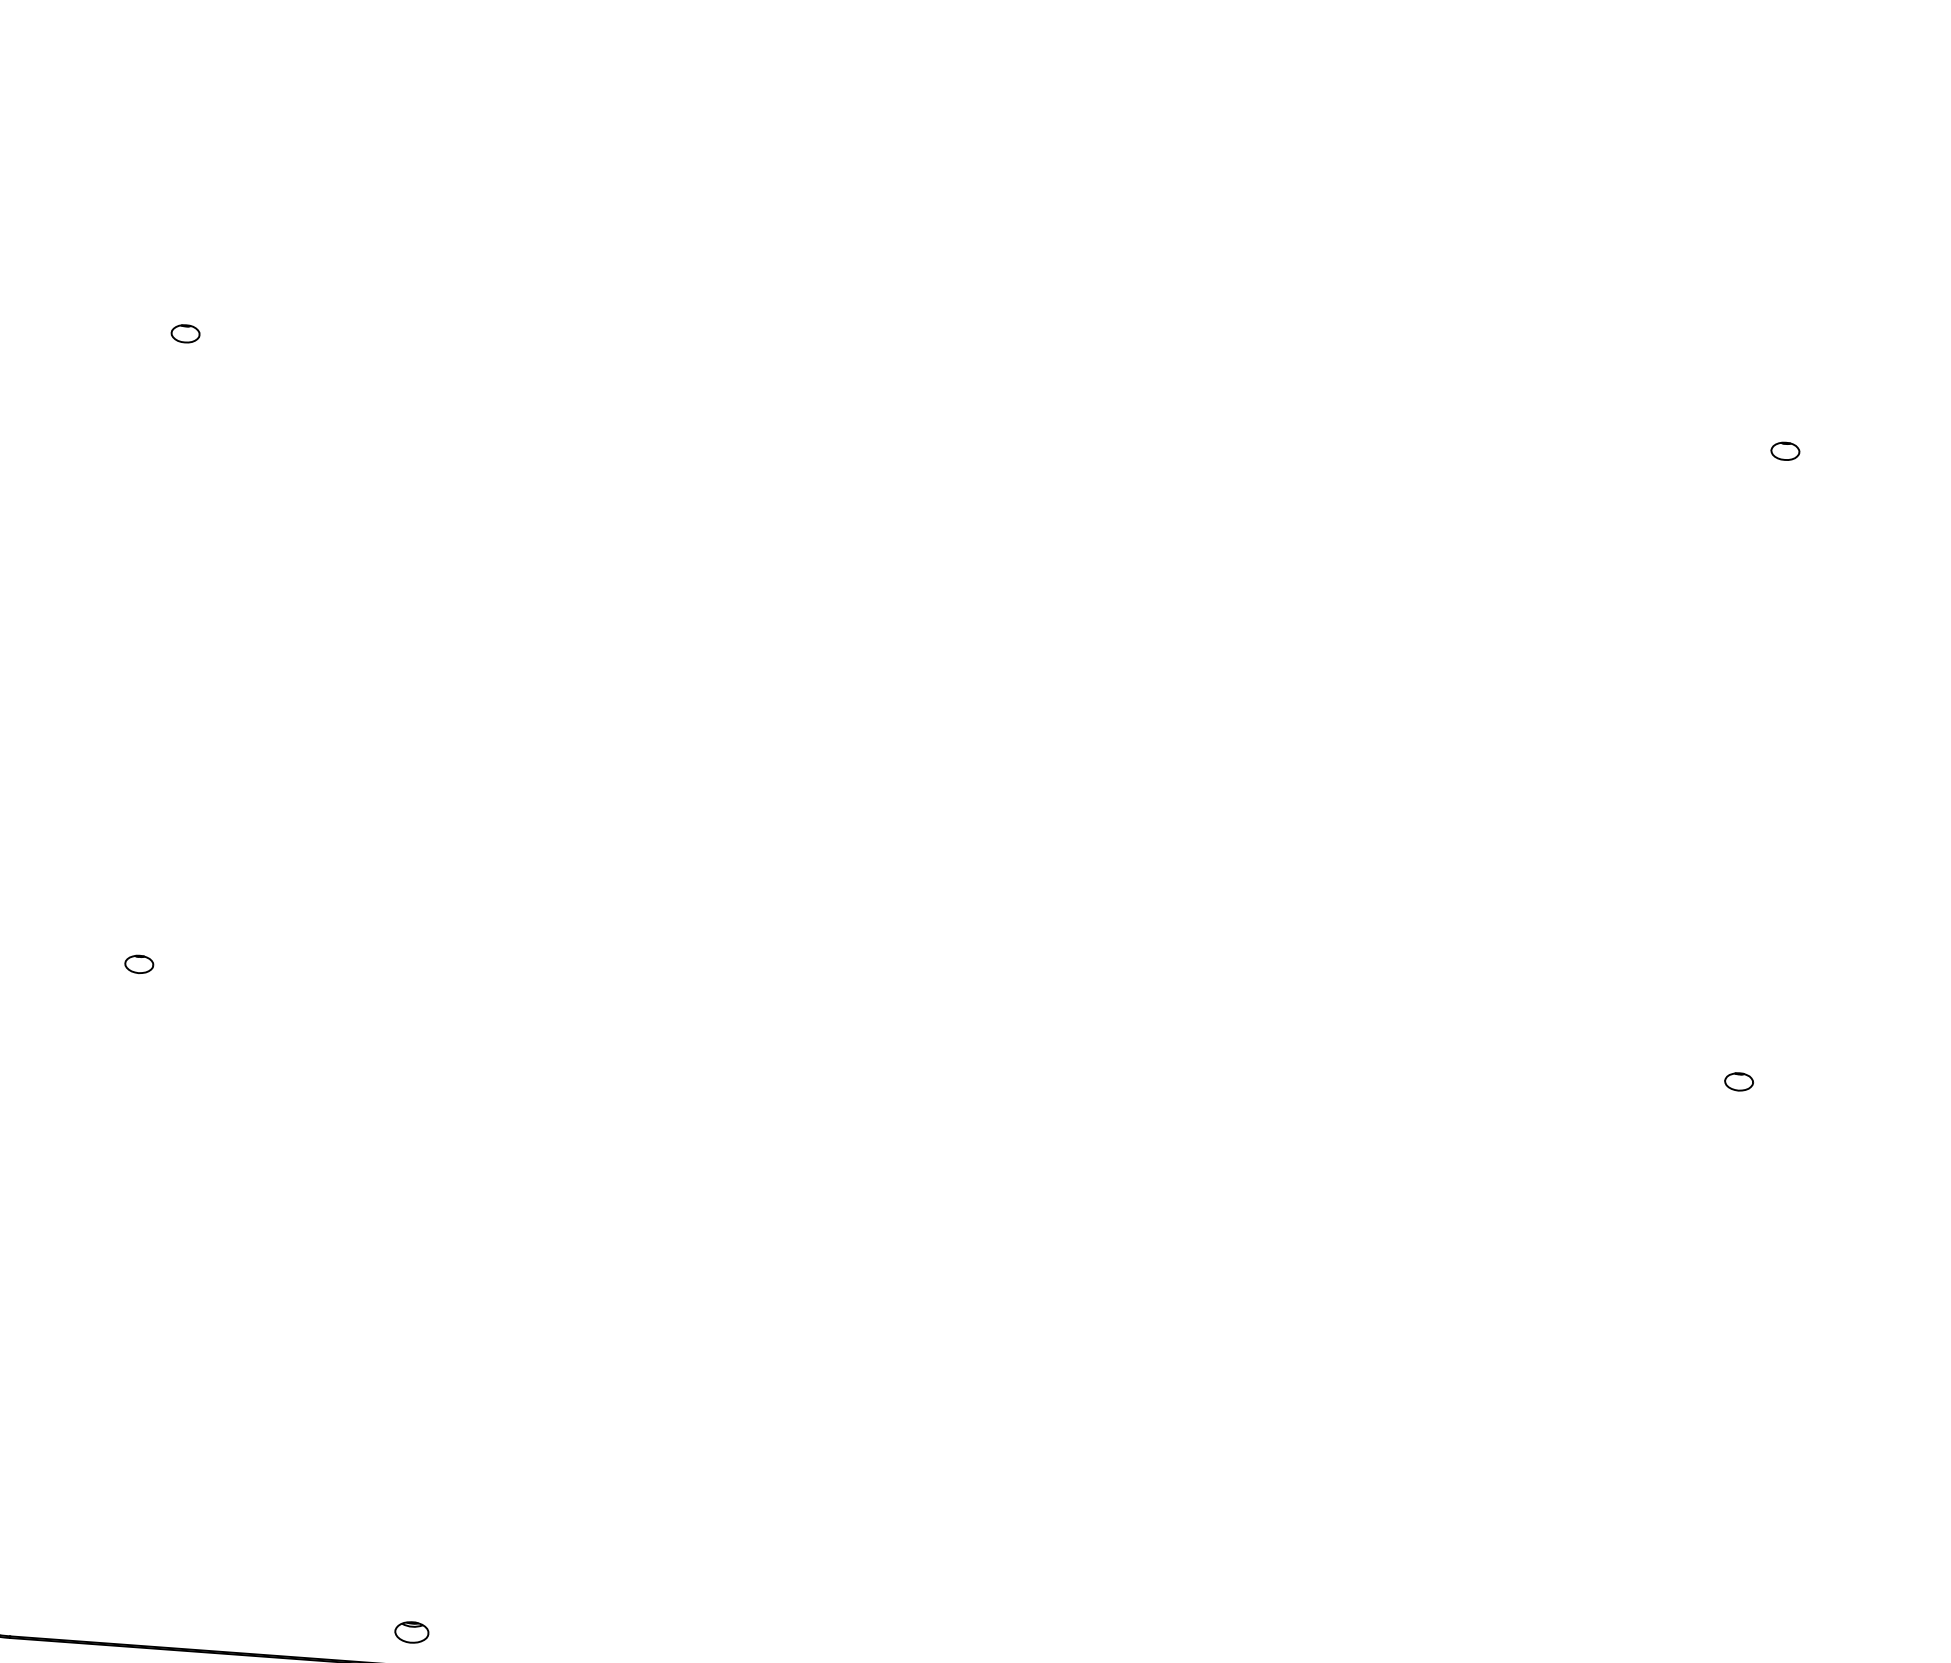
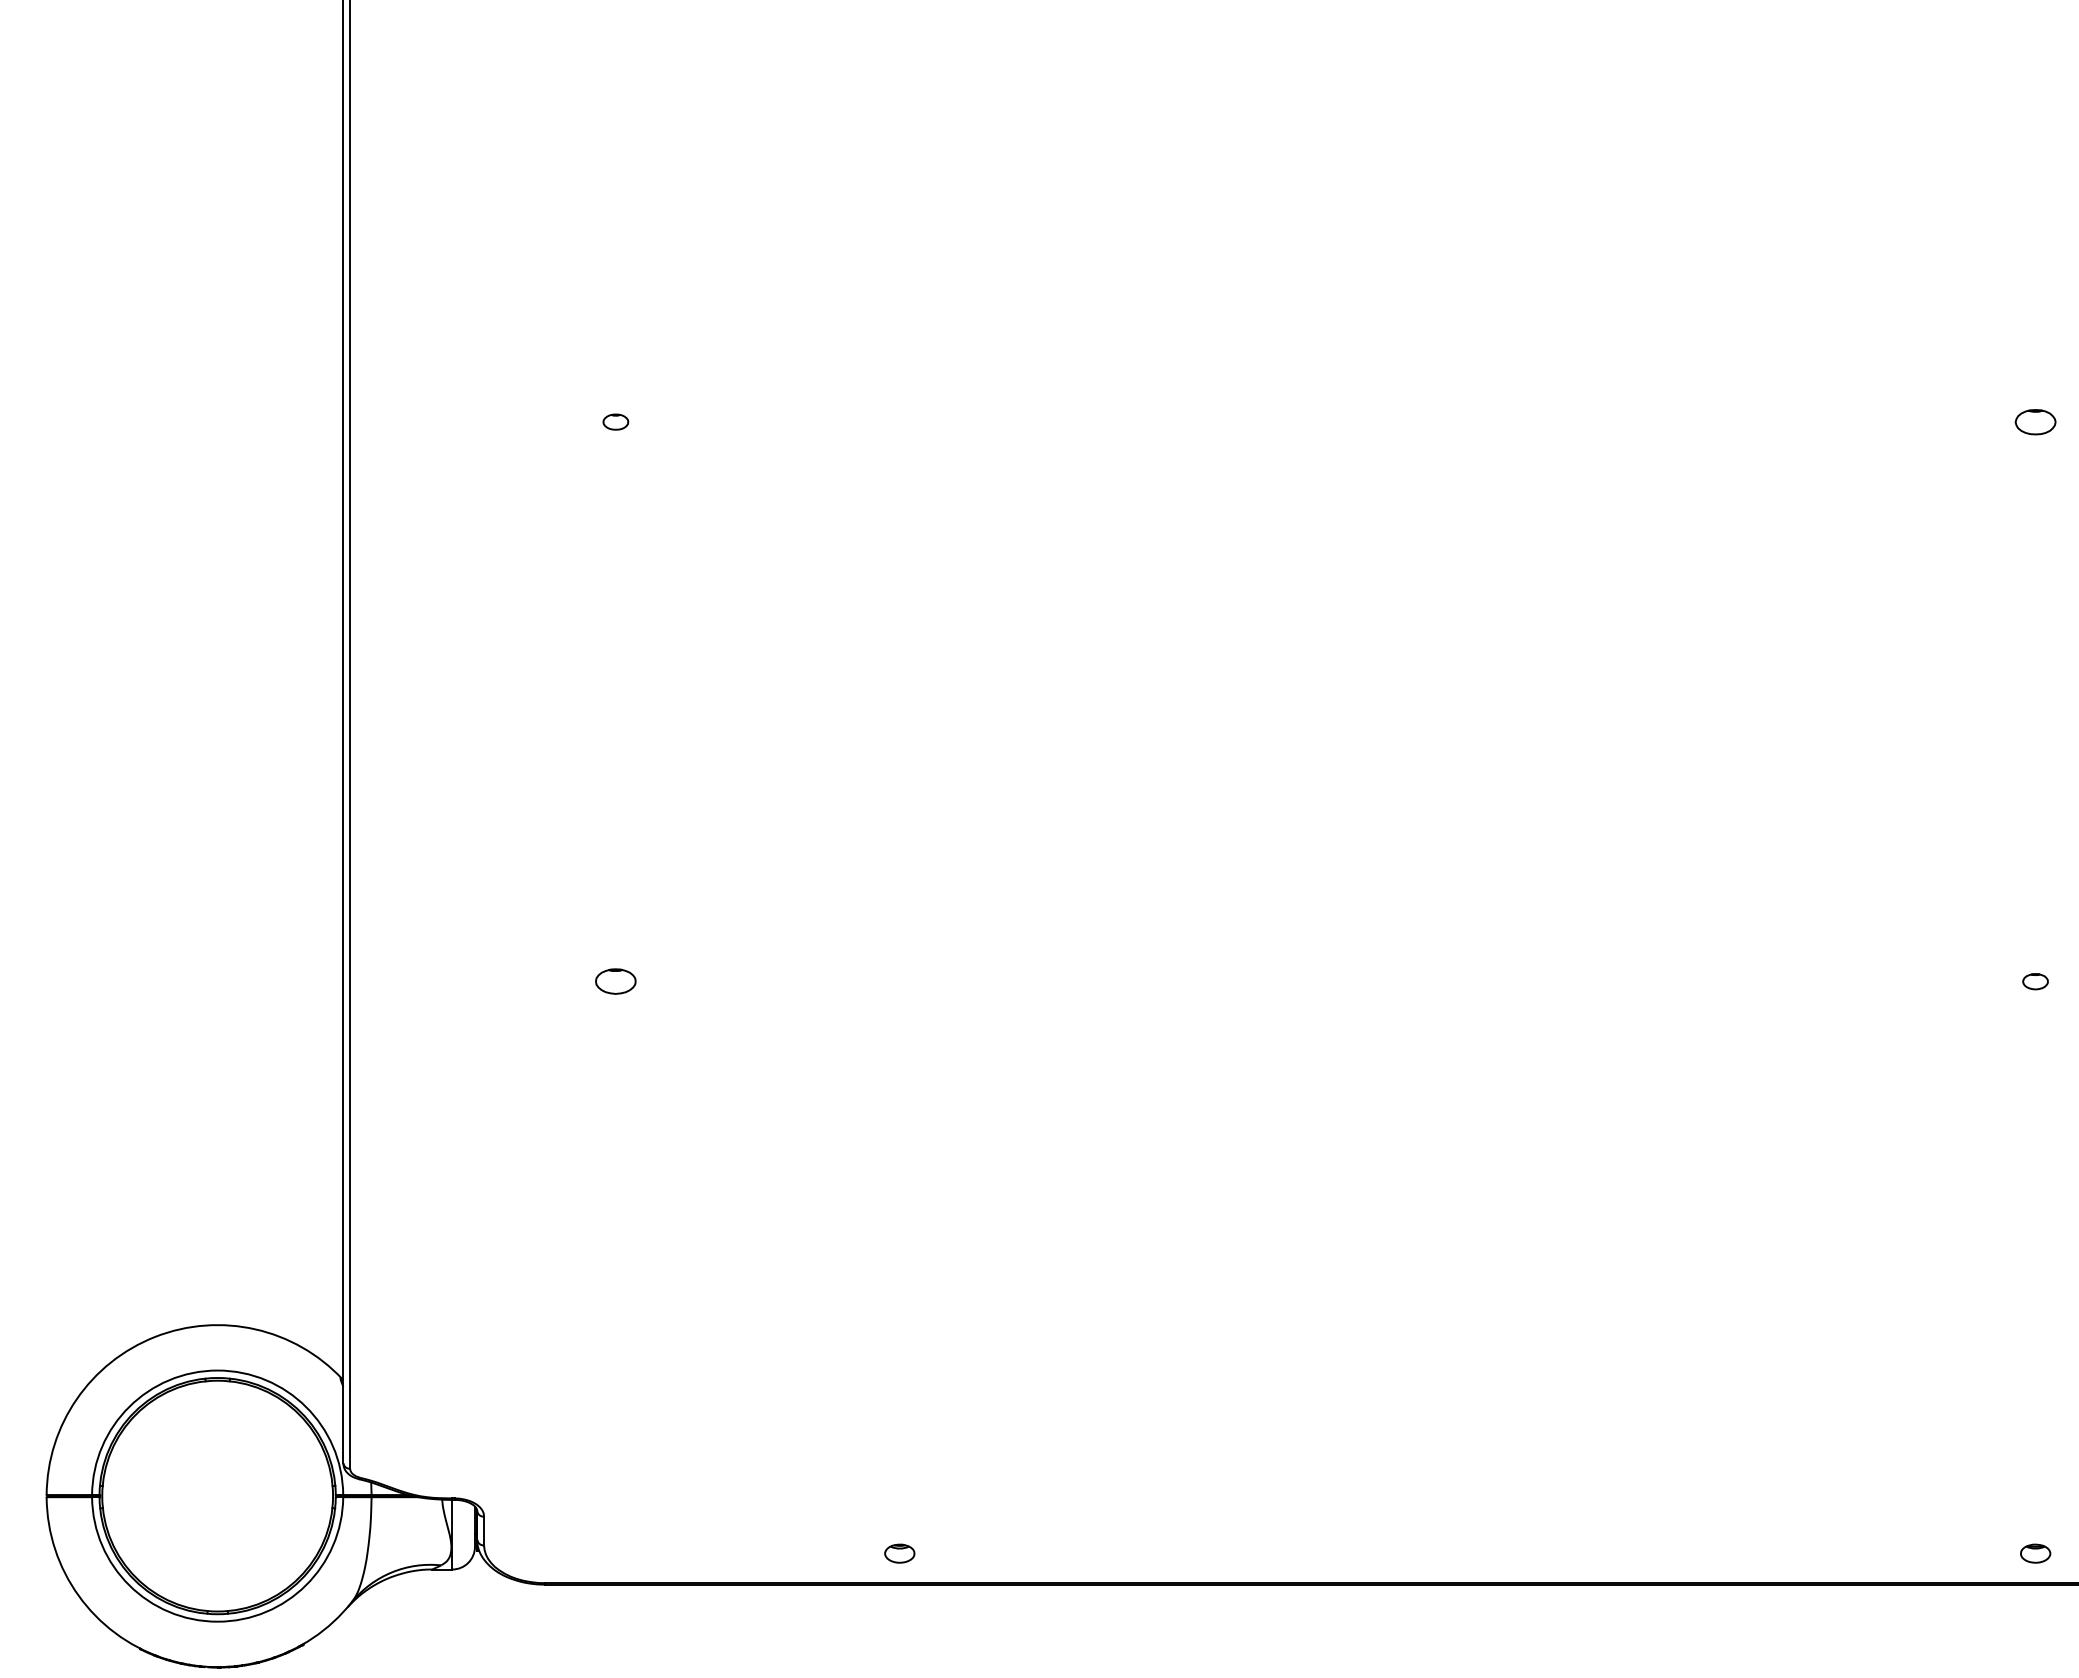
part: (1785, 450) -> (2035, 421), size x1.6
part: (138, 964) -> (615, 981), size x1.6

